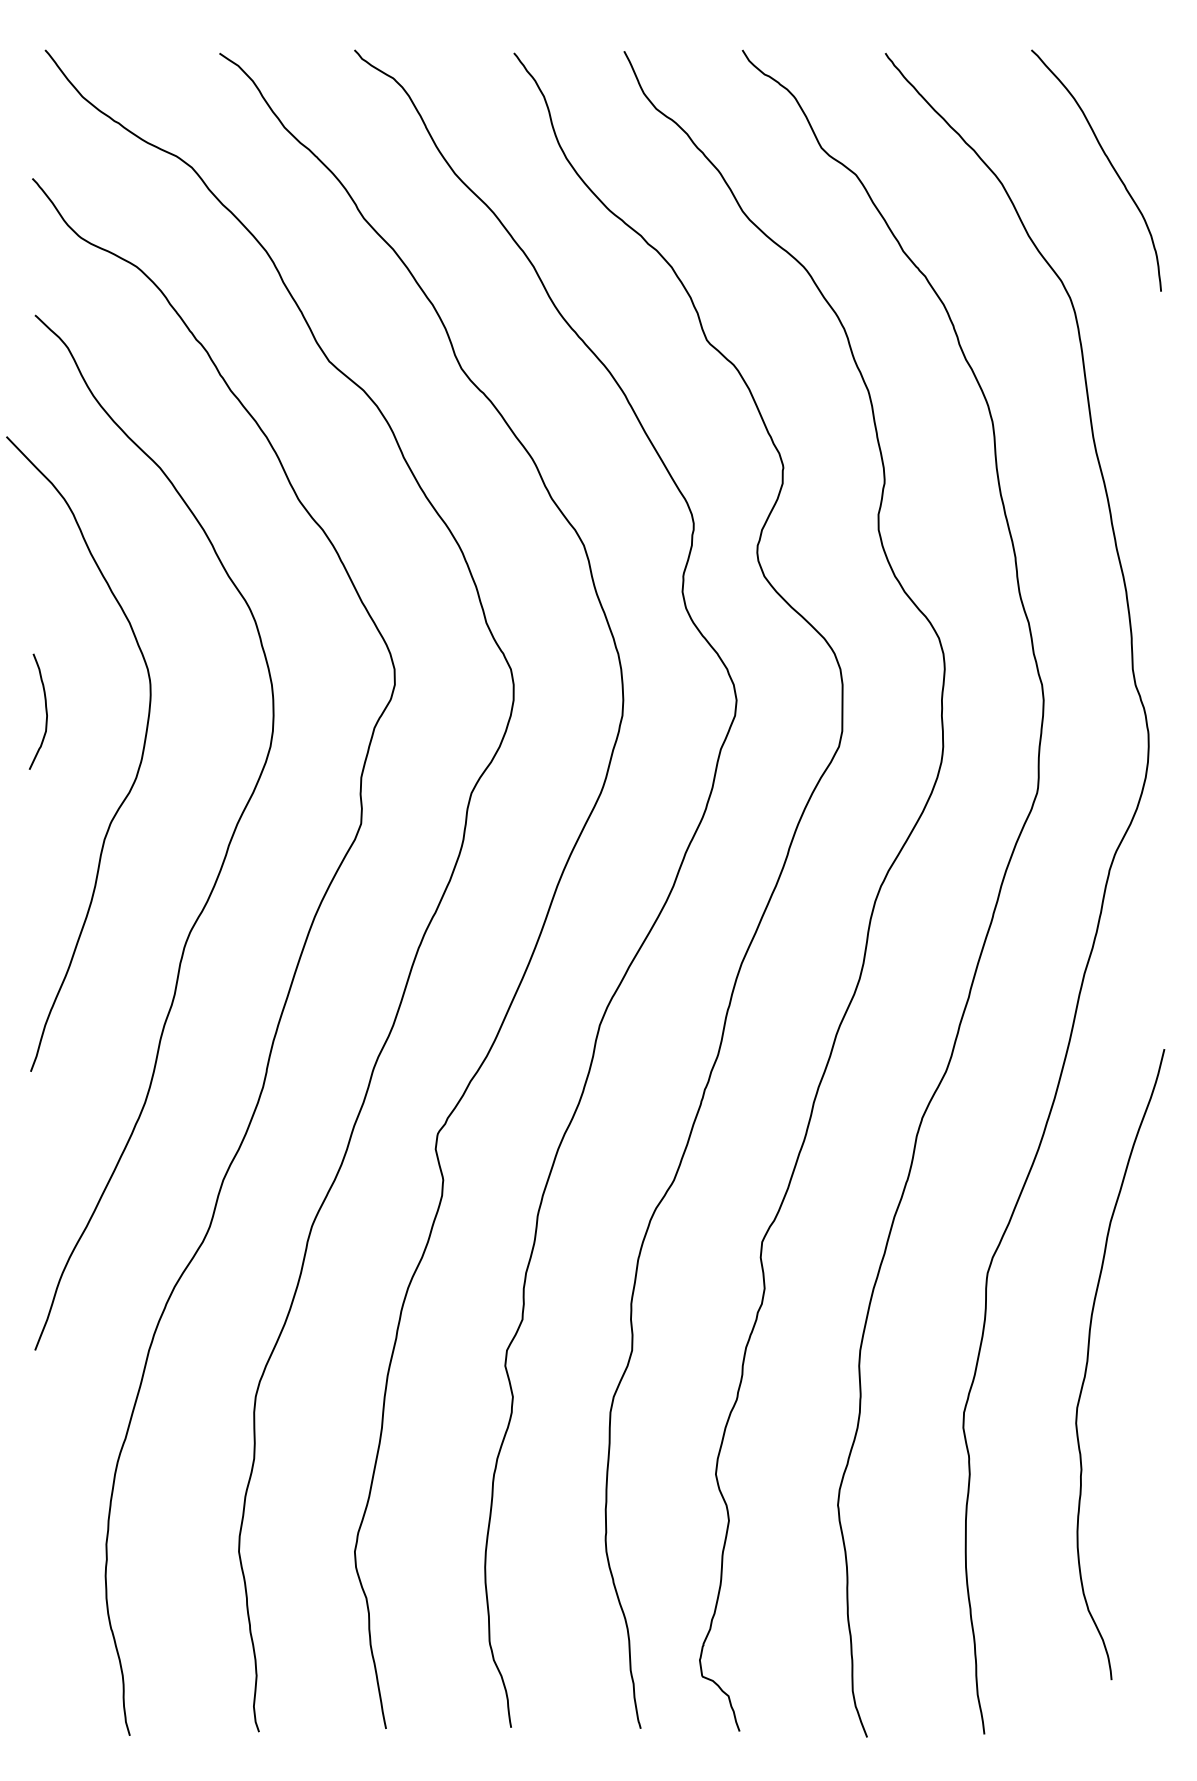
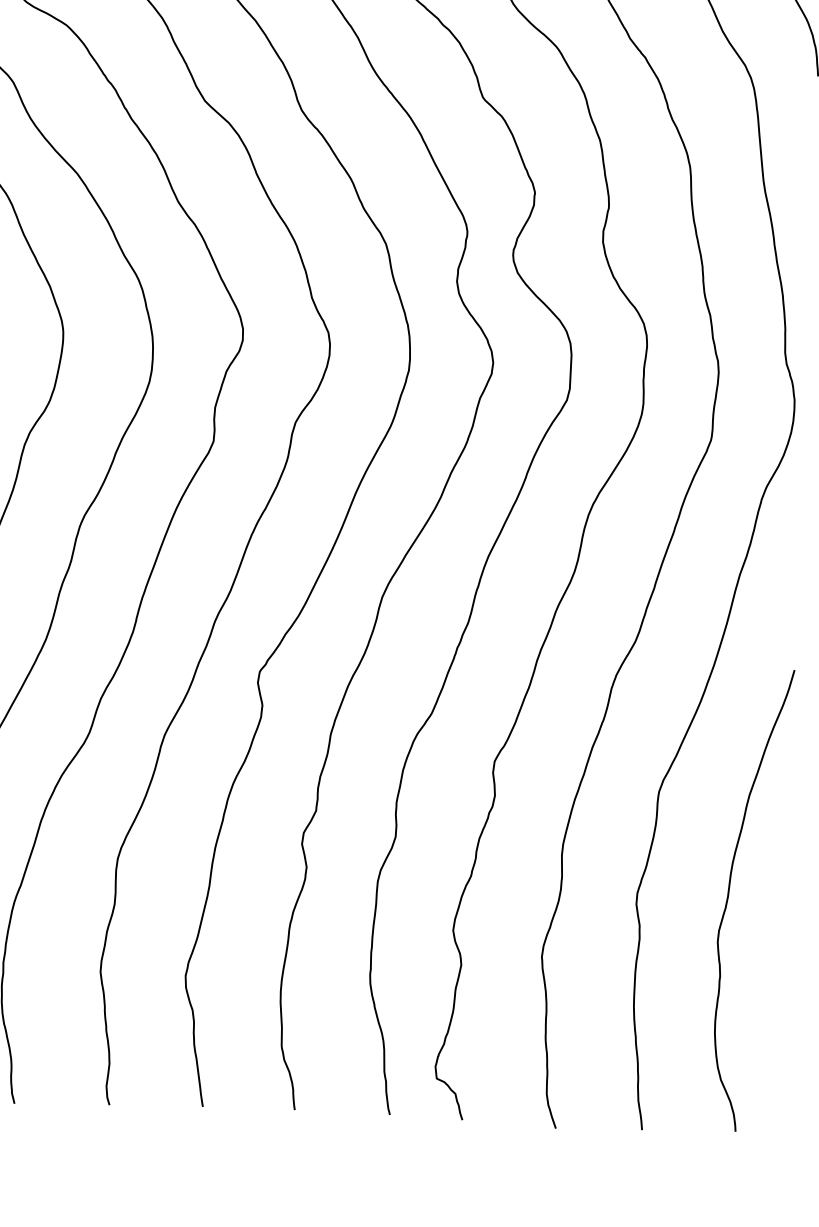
curve: (1088, 1362) -> (728, 897), moved

